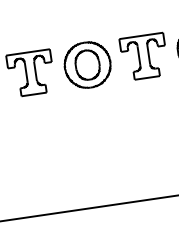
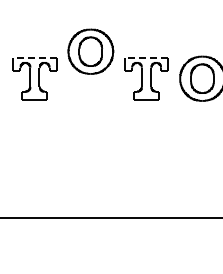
line: (140, 36) -> (146, 58), solid -> dashed
line: (27, 52) -> (34, 58), solid -> dashed
part: (87, 64) -> (90, 51), moved

